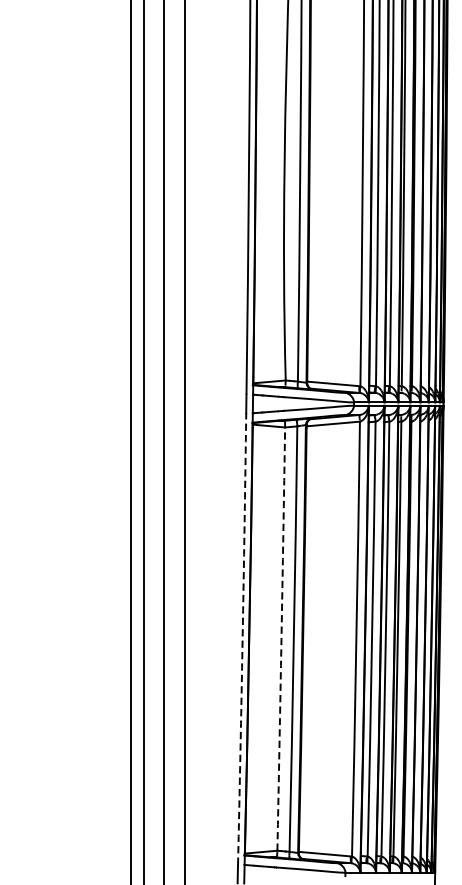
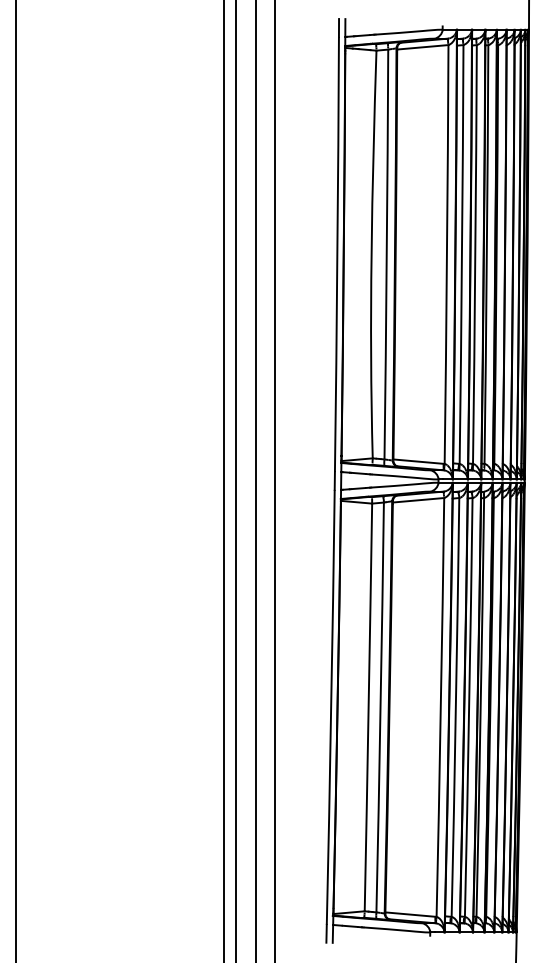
arc: (242, 639) -> (331, 707), dashed -> solid
arc: (281, 639) -> (368, 707), dashed -> solid

